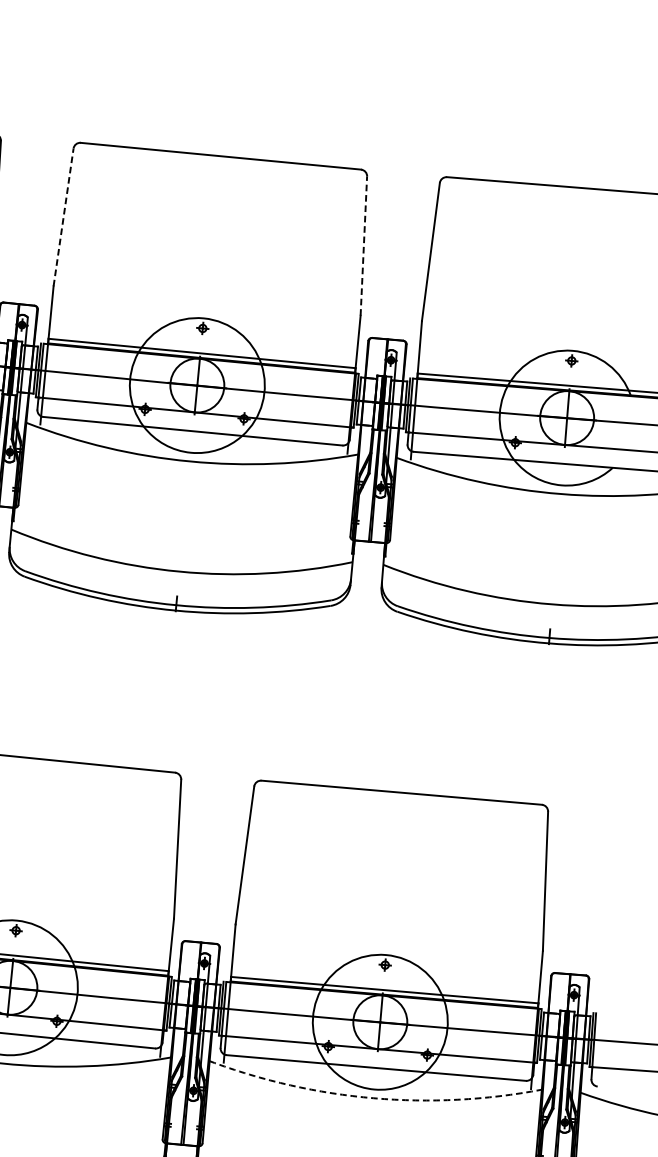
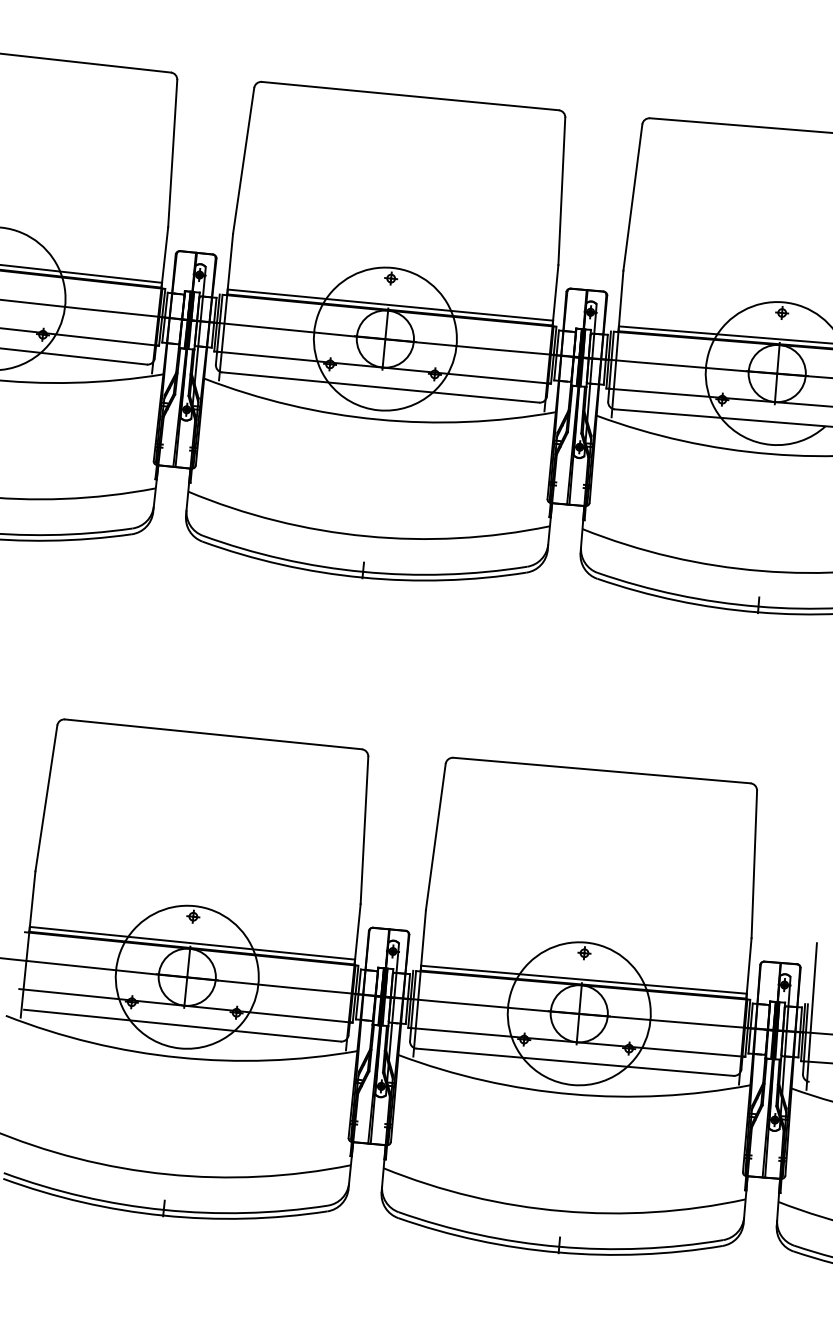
line: (63, 217) -> (243, 161), dashed -> solid
line: (363, 246) -> (561, 191), dashed -> solid
line: (599, 1024) -> (811, 1016), added
arc: (373, 1098) -> (572, 1094), dashed -> solid

